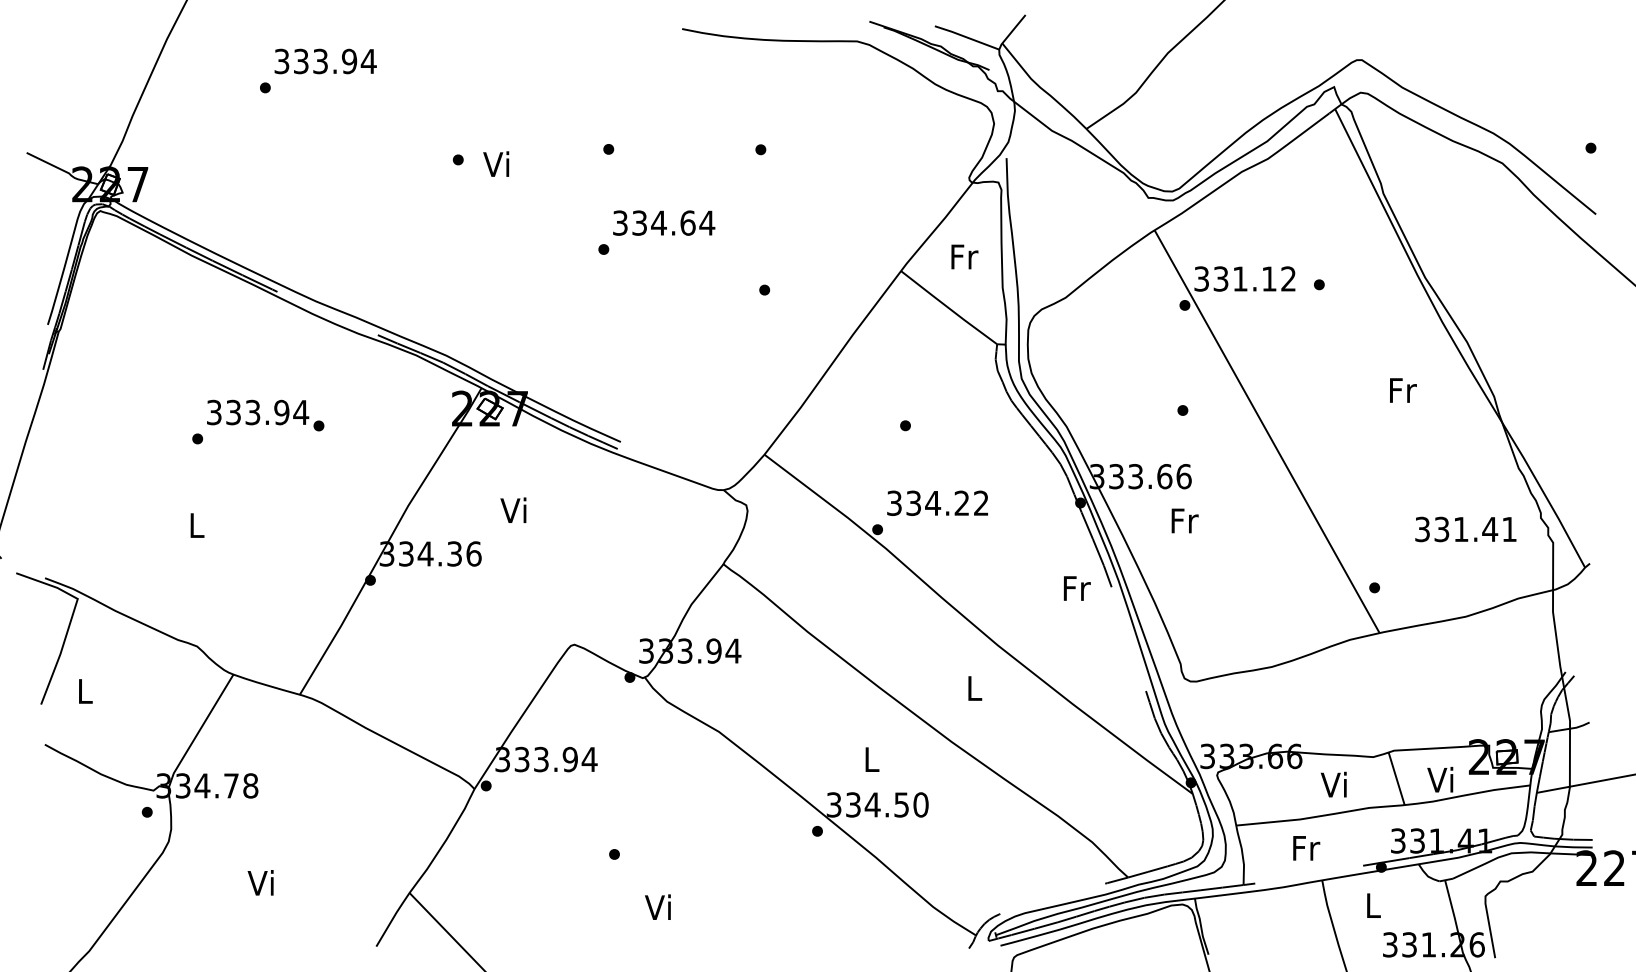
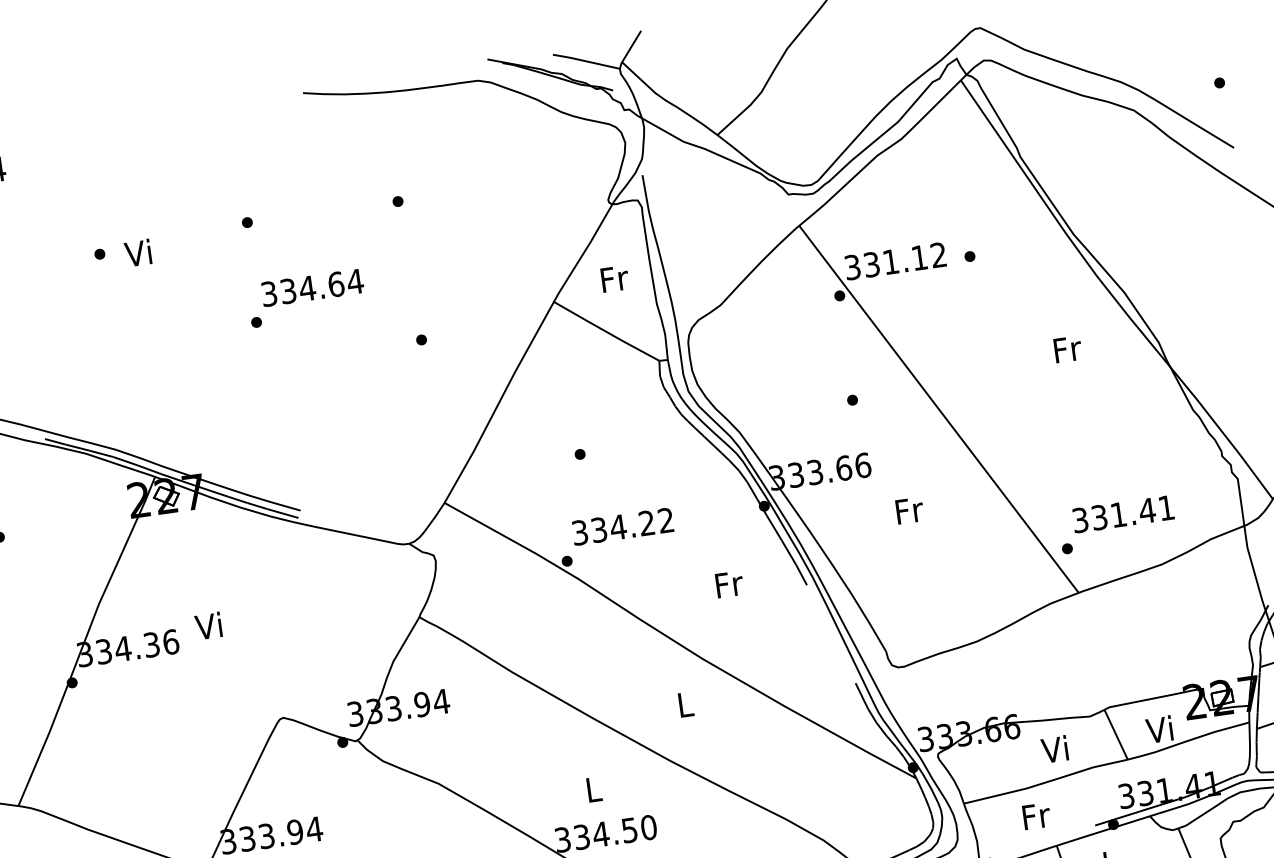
text: (513, 509) -> (208, 625), moved
text: (1184, 520) -> (909, 510), moved
text: (1465, 529) -> (1122, 514), moved
text: (1076, 588) -> (728, 584), moved

